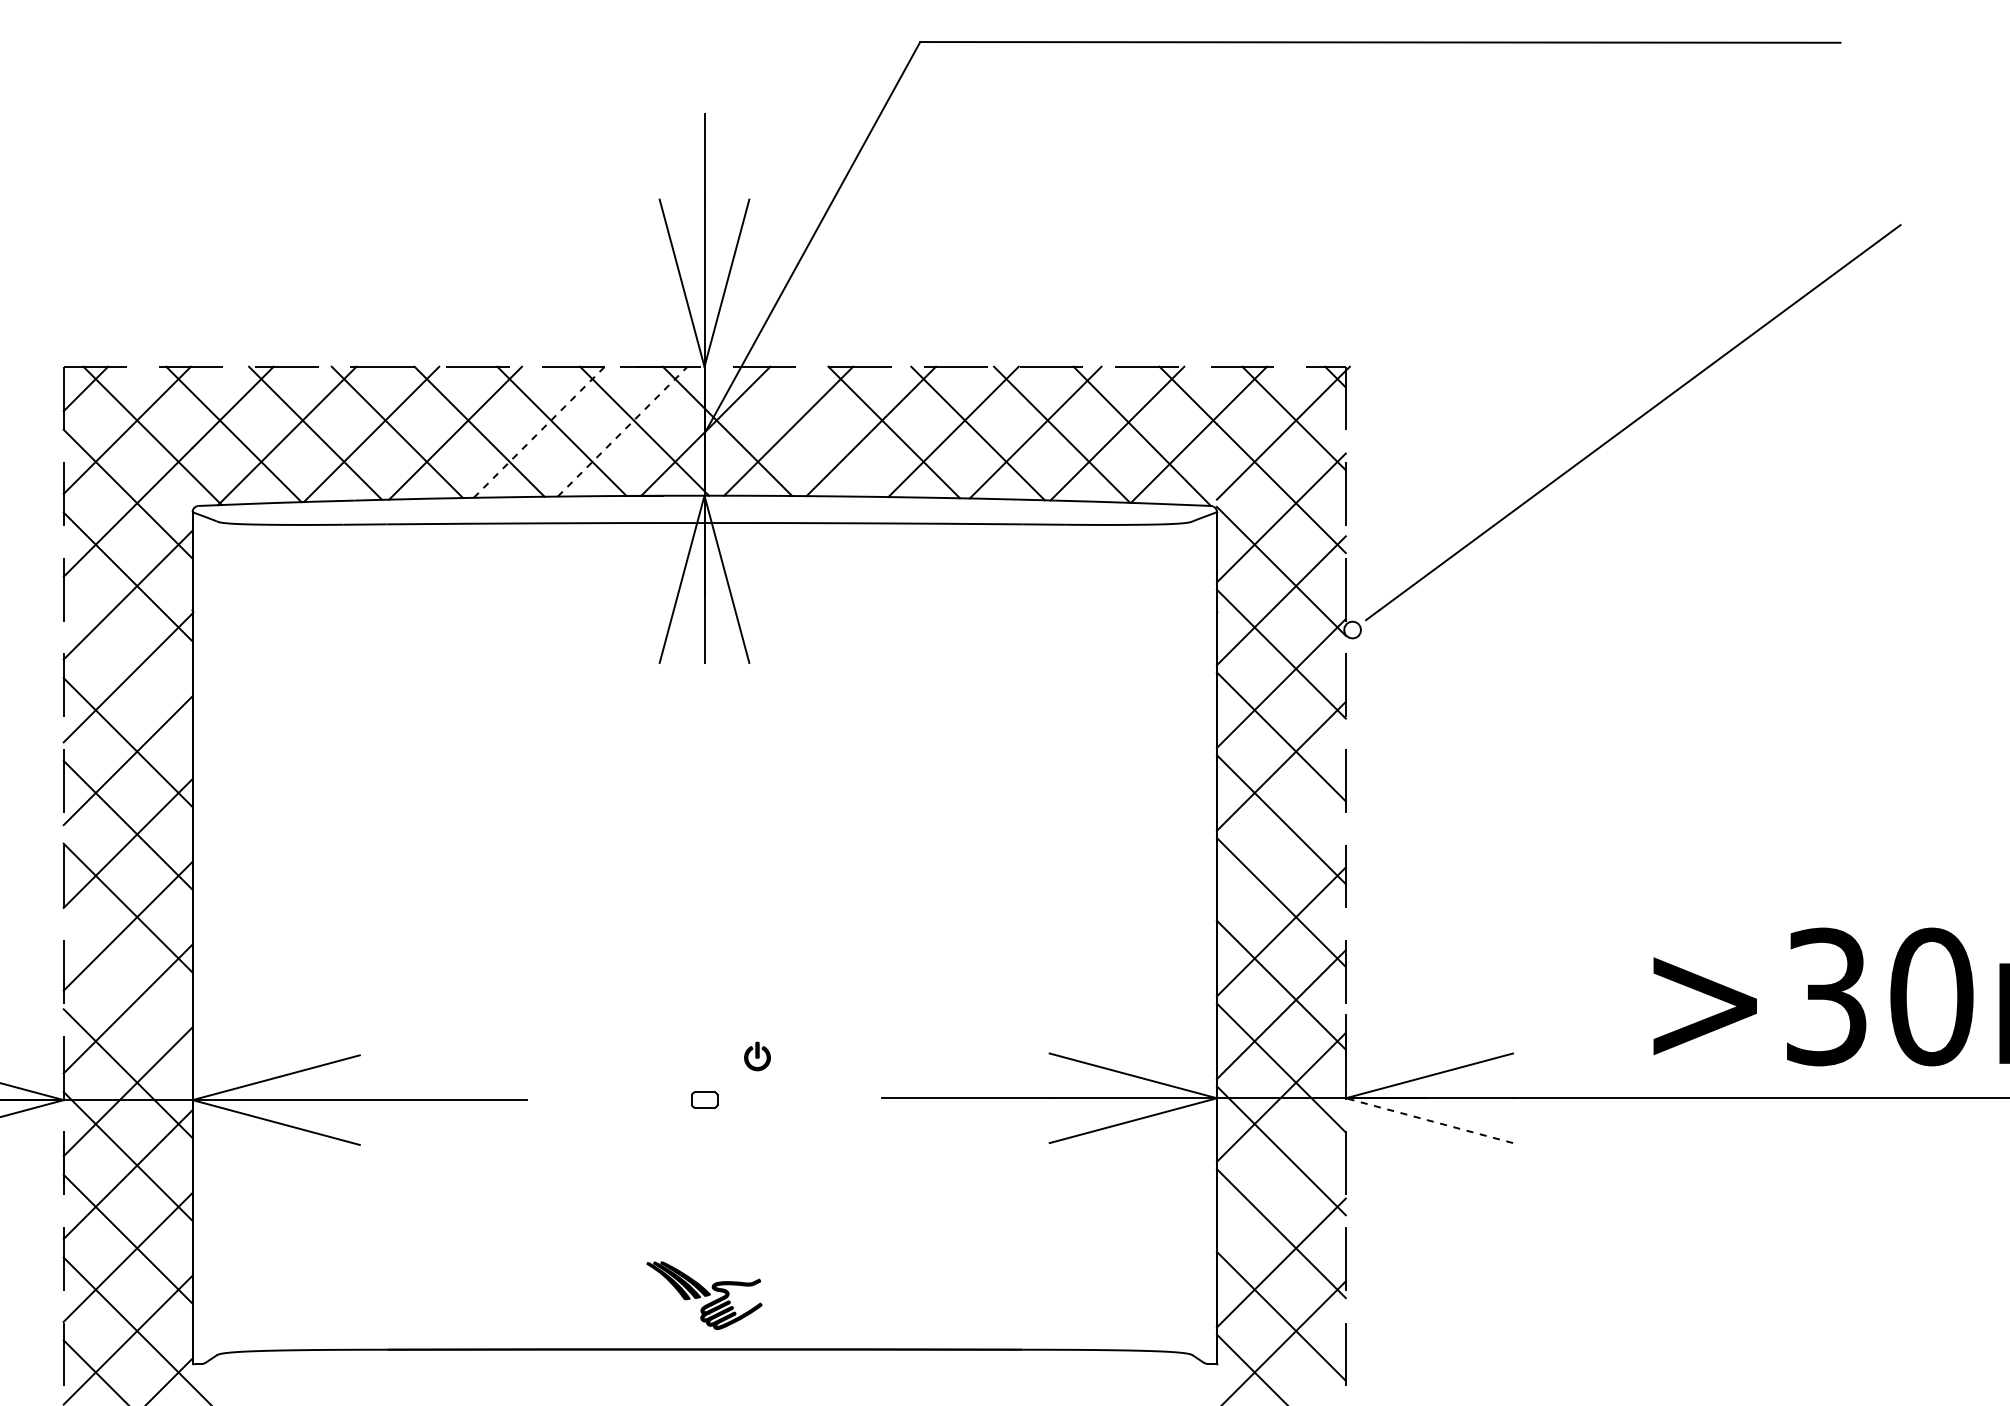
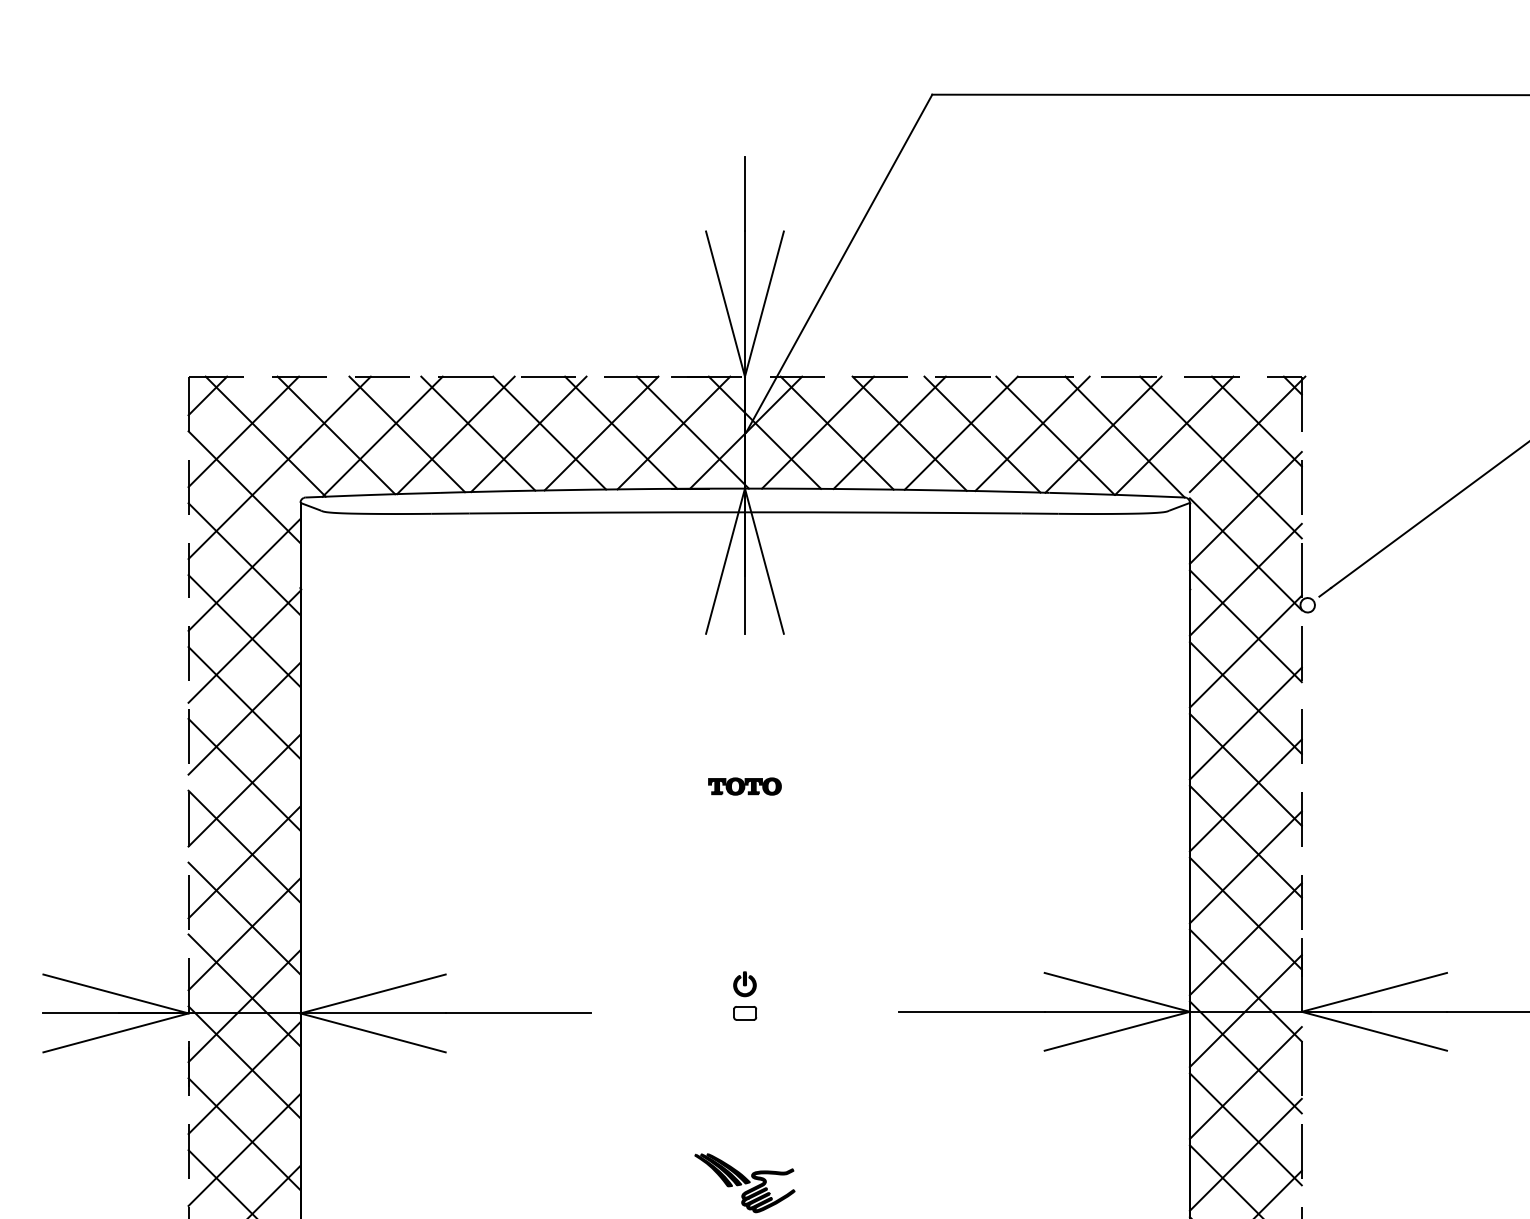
line: (622, 431) -> (673, 432), dashed -> solid
line: (810, 431) -> (836, 432), added
line: (539, 432) -> (601, 433), dashed -> solid
line: (127, 659) -> (243, 630), added
part: (704, 838) -> (744, 786), added
line: (1280, 848) -> (1245, 794), added
line: (127, 990) -> (243, 918), added
part: (757, 1056) -> (744, 984), moved
line: (1429, 1120) -> (1374, 1031), dashed -> solid
line: (1280, 1179) -> (1245, 1082), added

